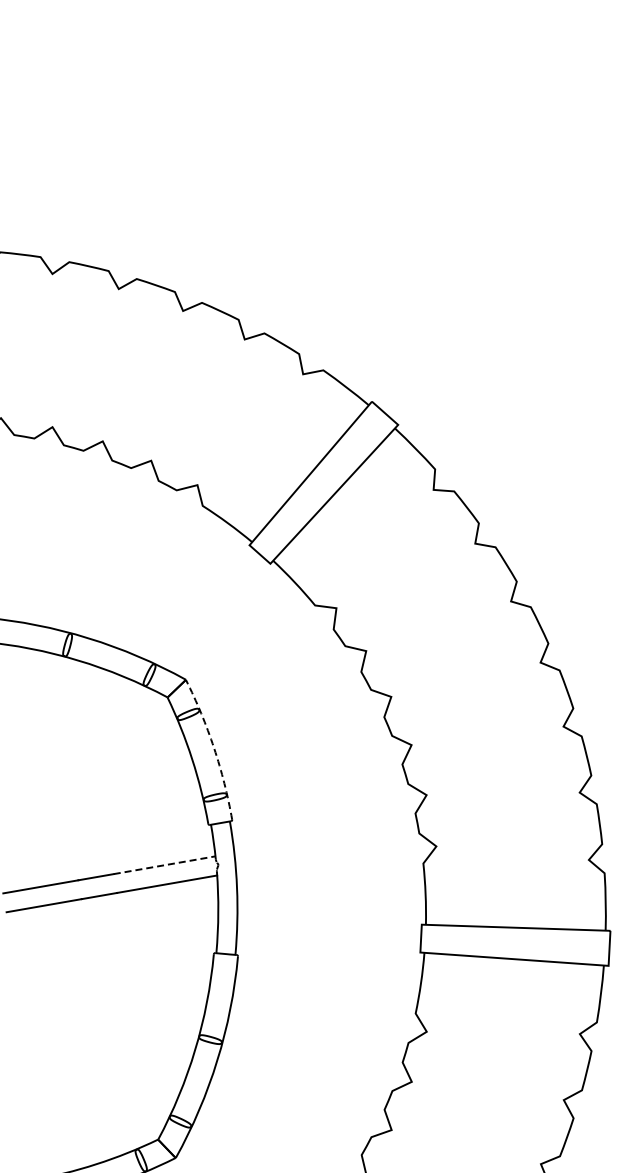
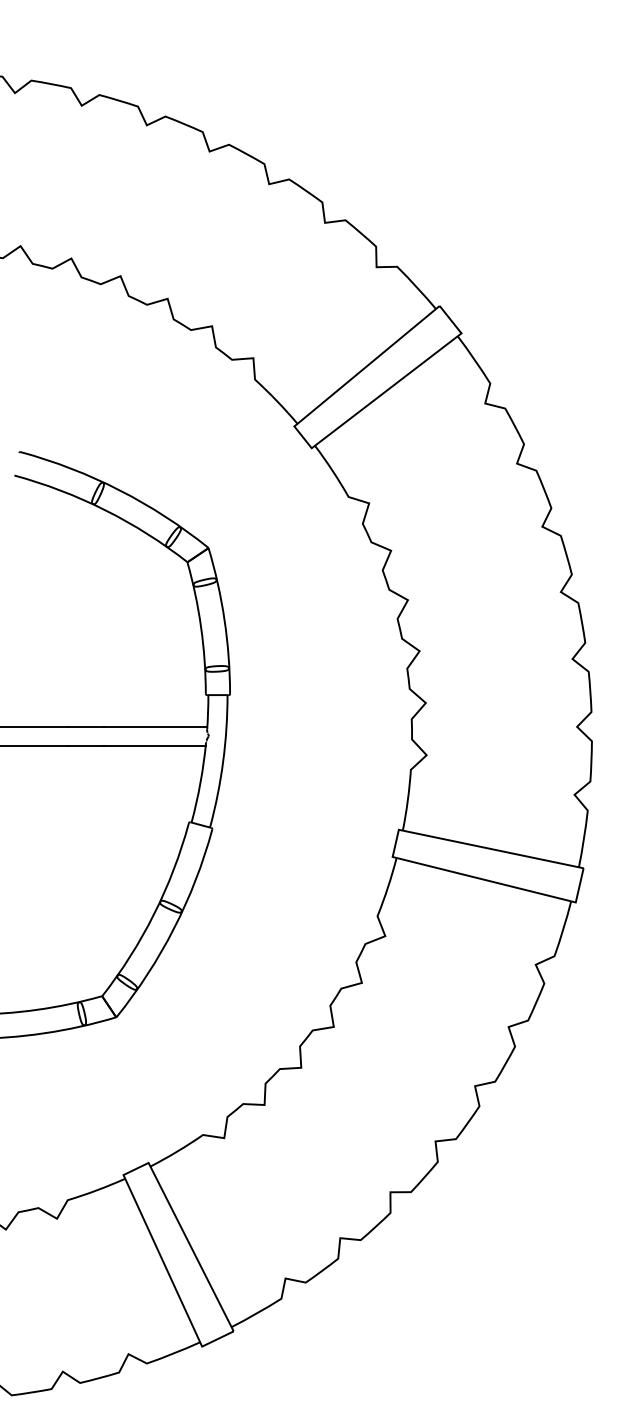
arc: (214, 748) -> (224, 620), dashed -> solid
line: (164, 865) -> (155, 727), dashed -> solid

